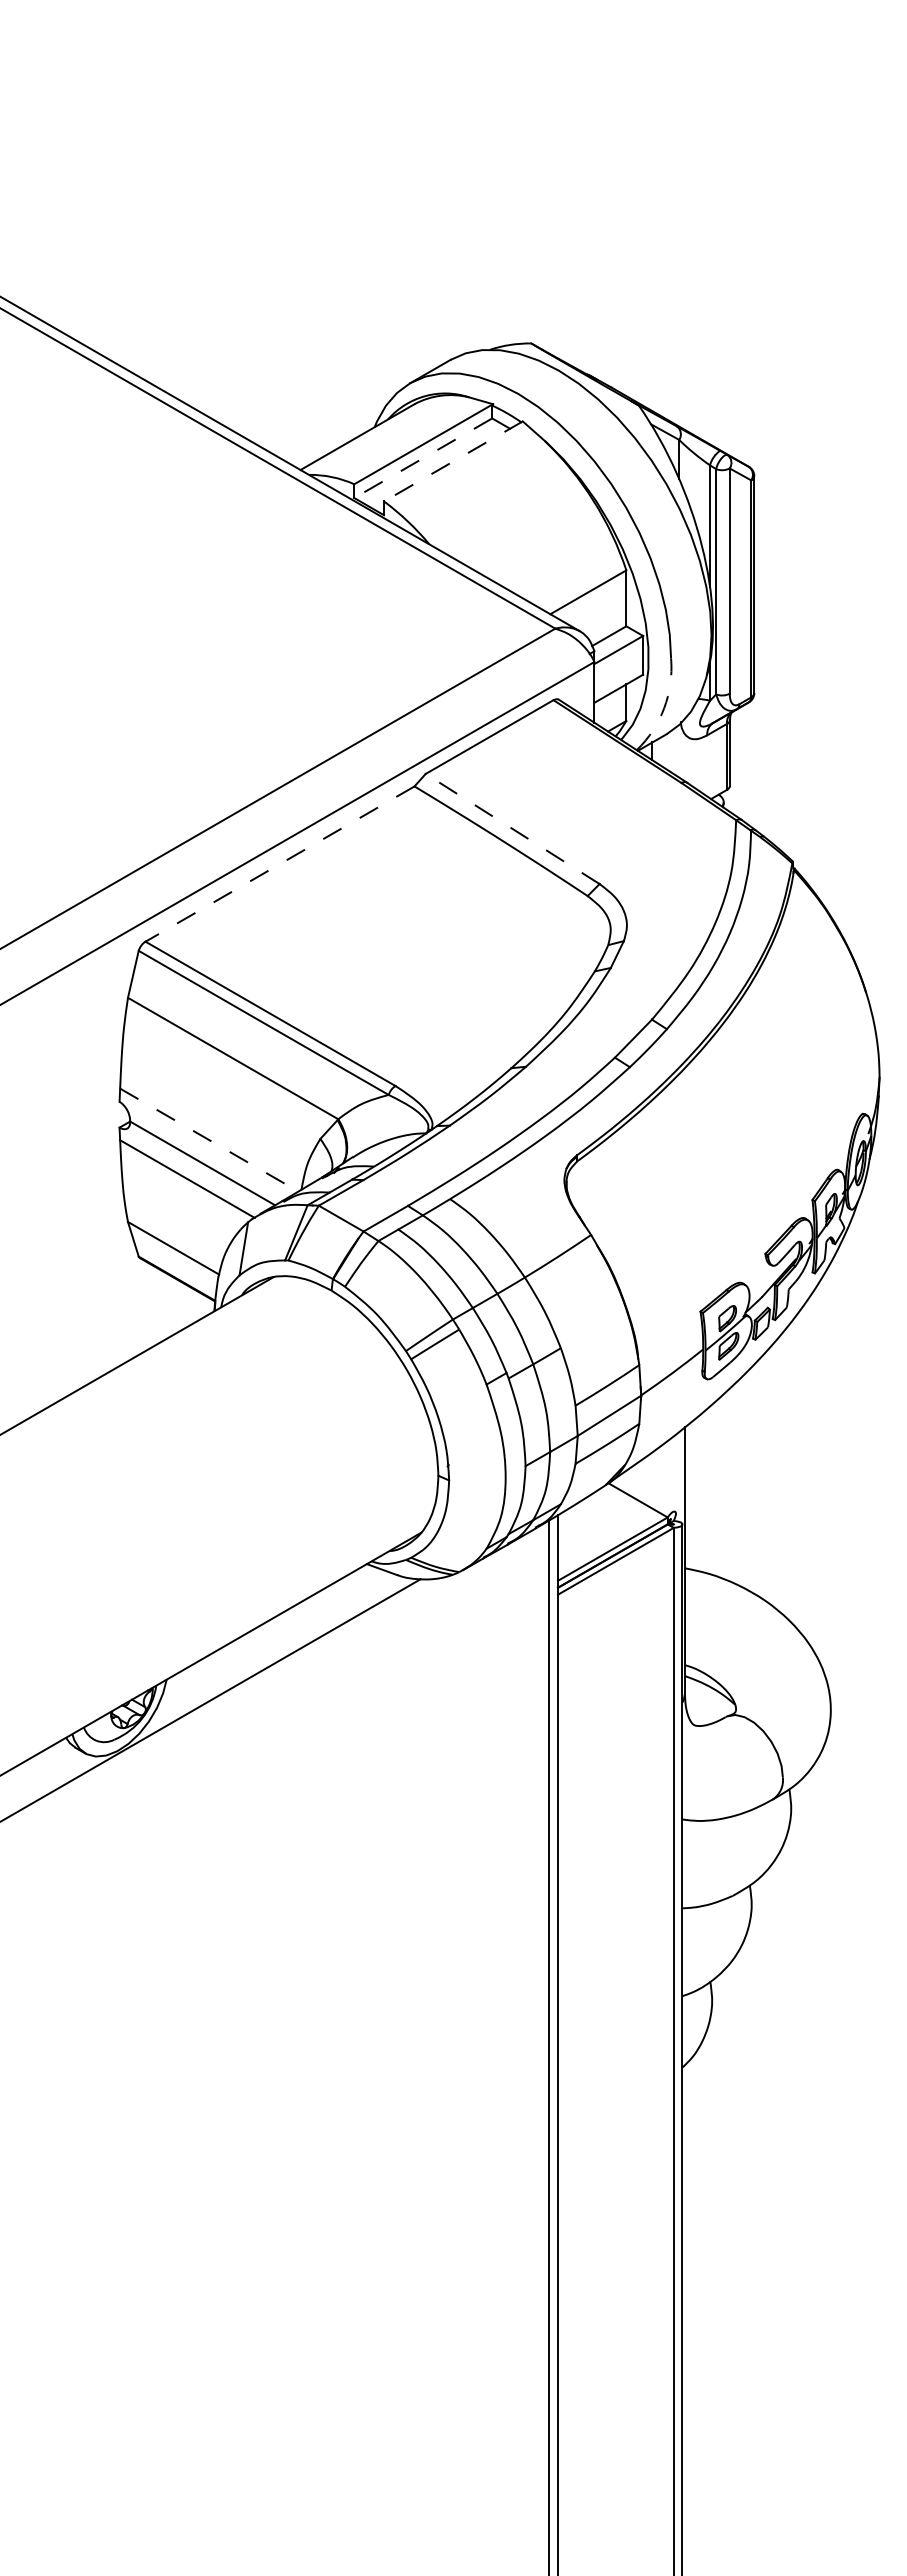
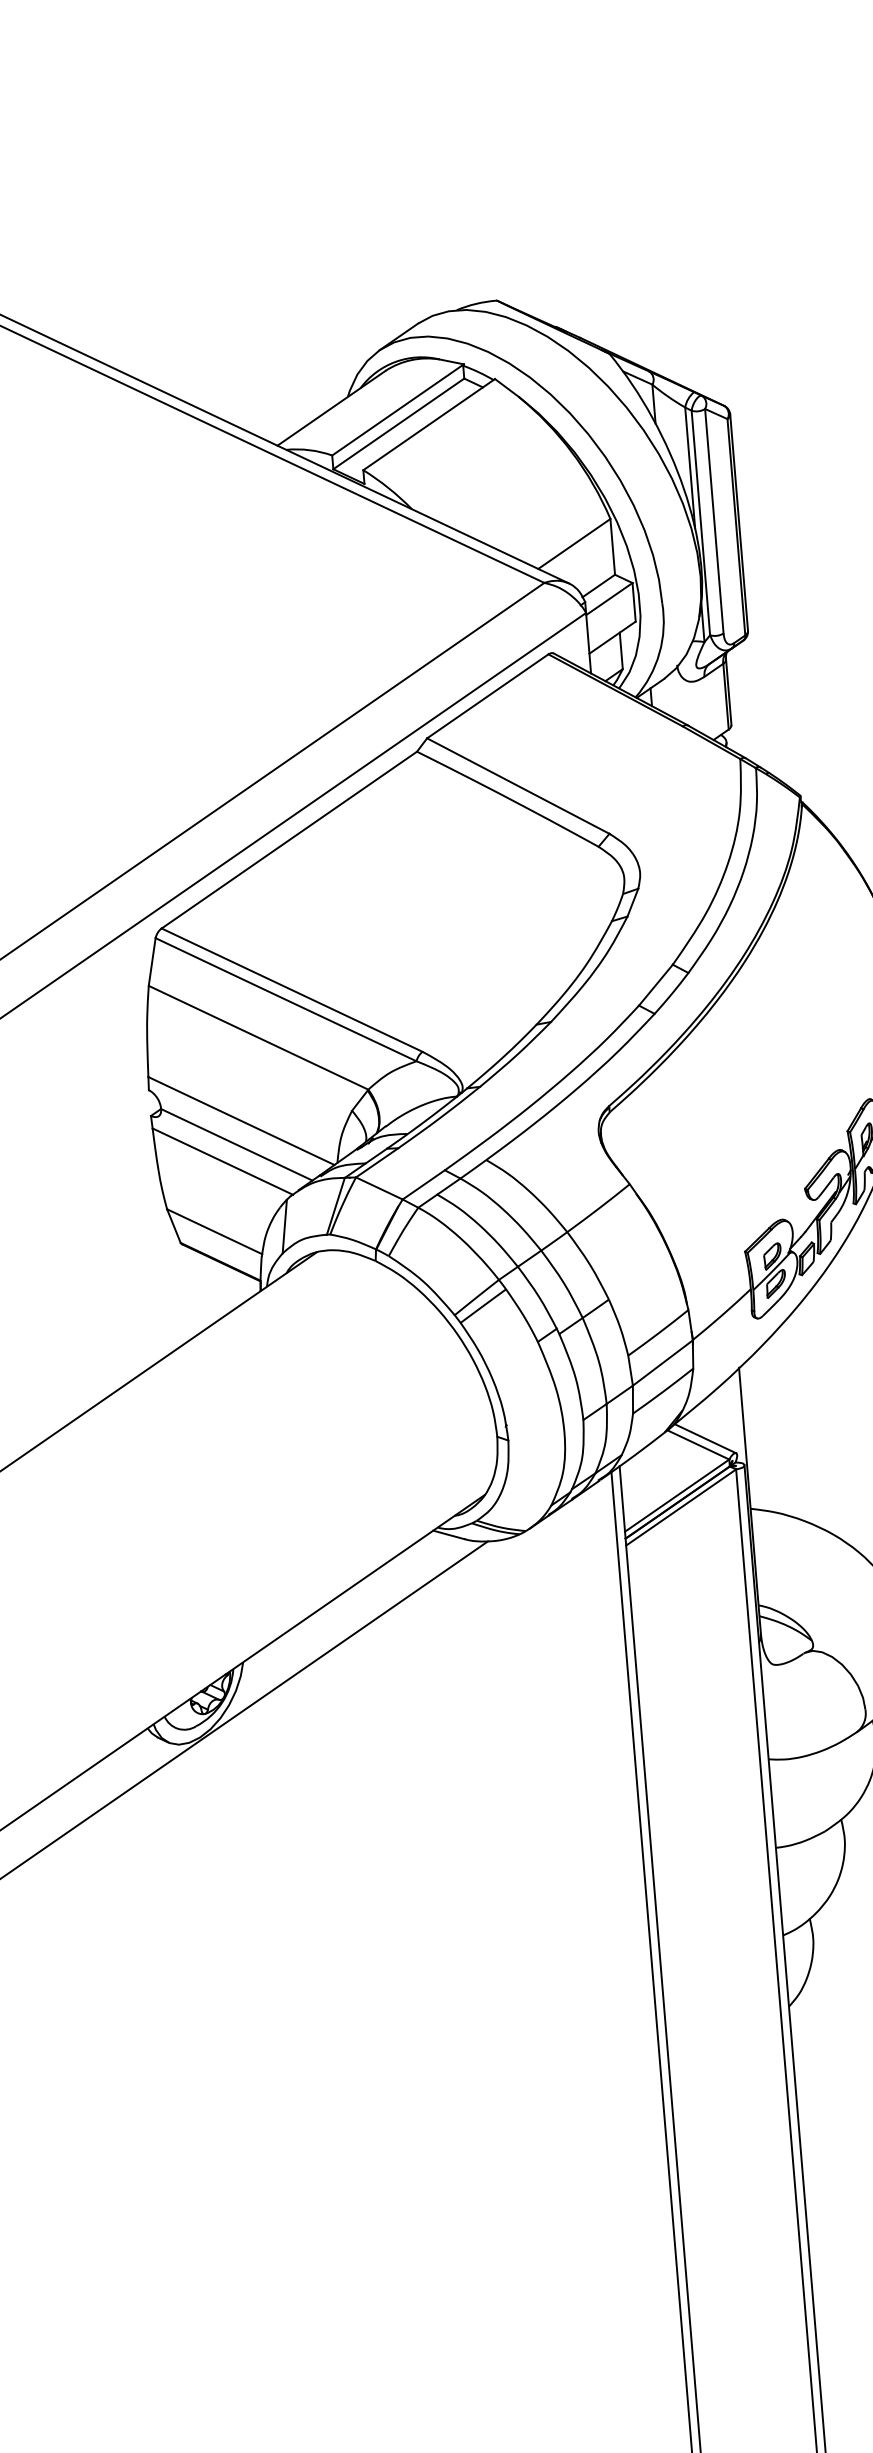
line: (423, 458) -> (399, 424), dashed -> solid
line: (453, 461) -> (429, 424), dashed -> solid
arc: (664, 708) -> (659, 653), dashed -> solid
line: (512, 829) -> (518, 786), dashed -> solid
line: (279, 864) -> (288, 840), dashed -> solid
line: (209, 1140) -> (241, 1121), dashed -> solid
line: (645, 1494) -> (705, 1438), added

